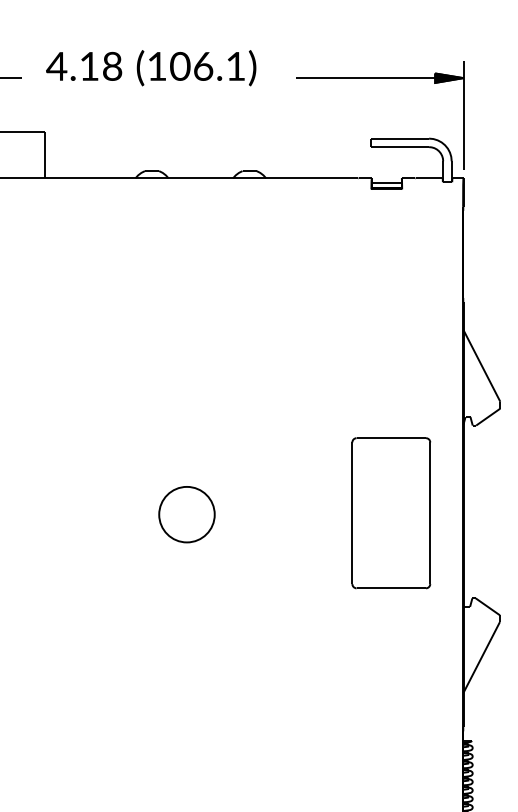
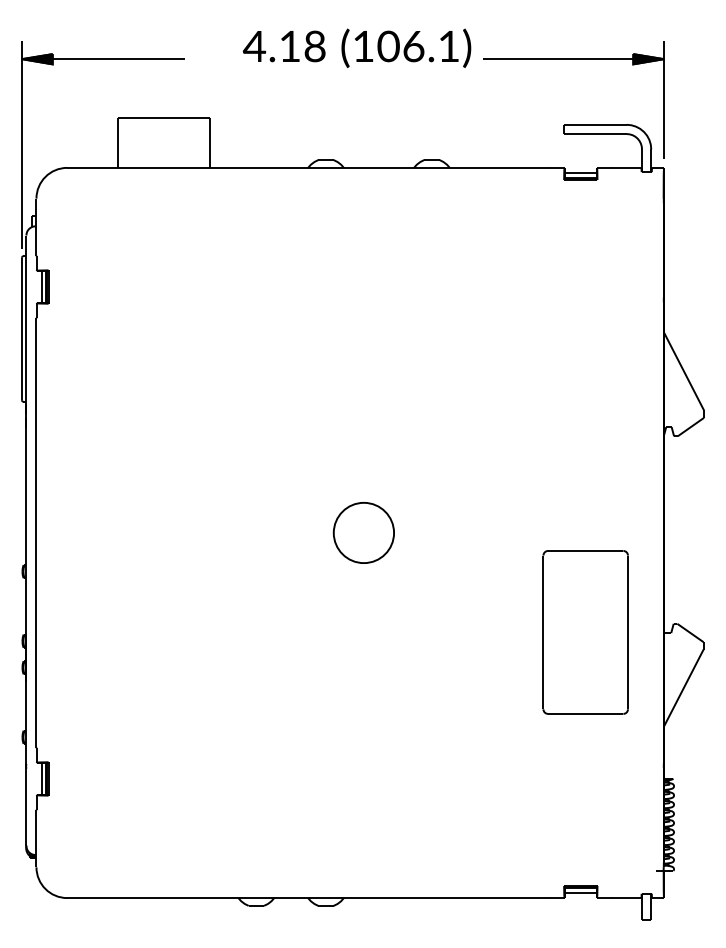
part: (150, 60) -> (356, 40), moved
part: (391, 513) -> (585, 632), moved

